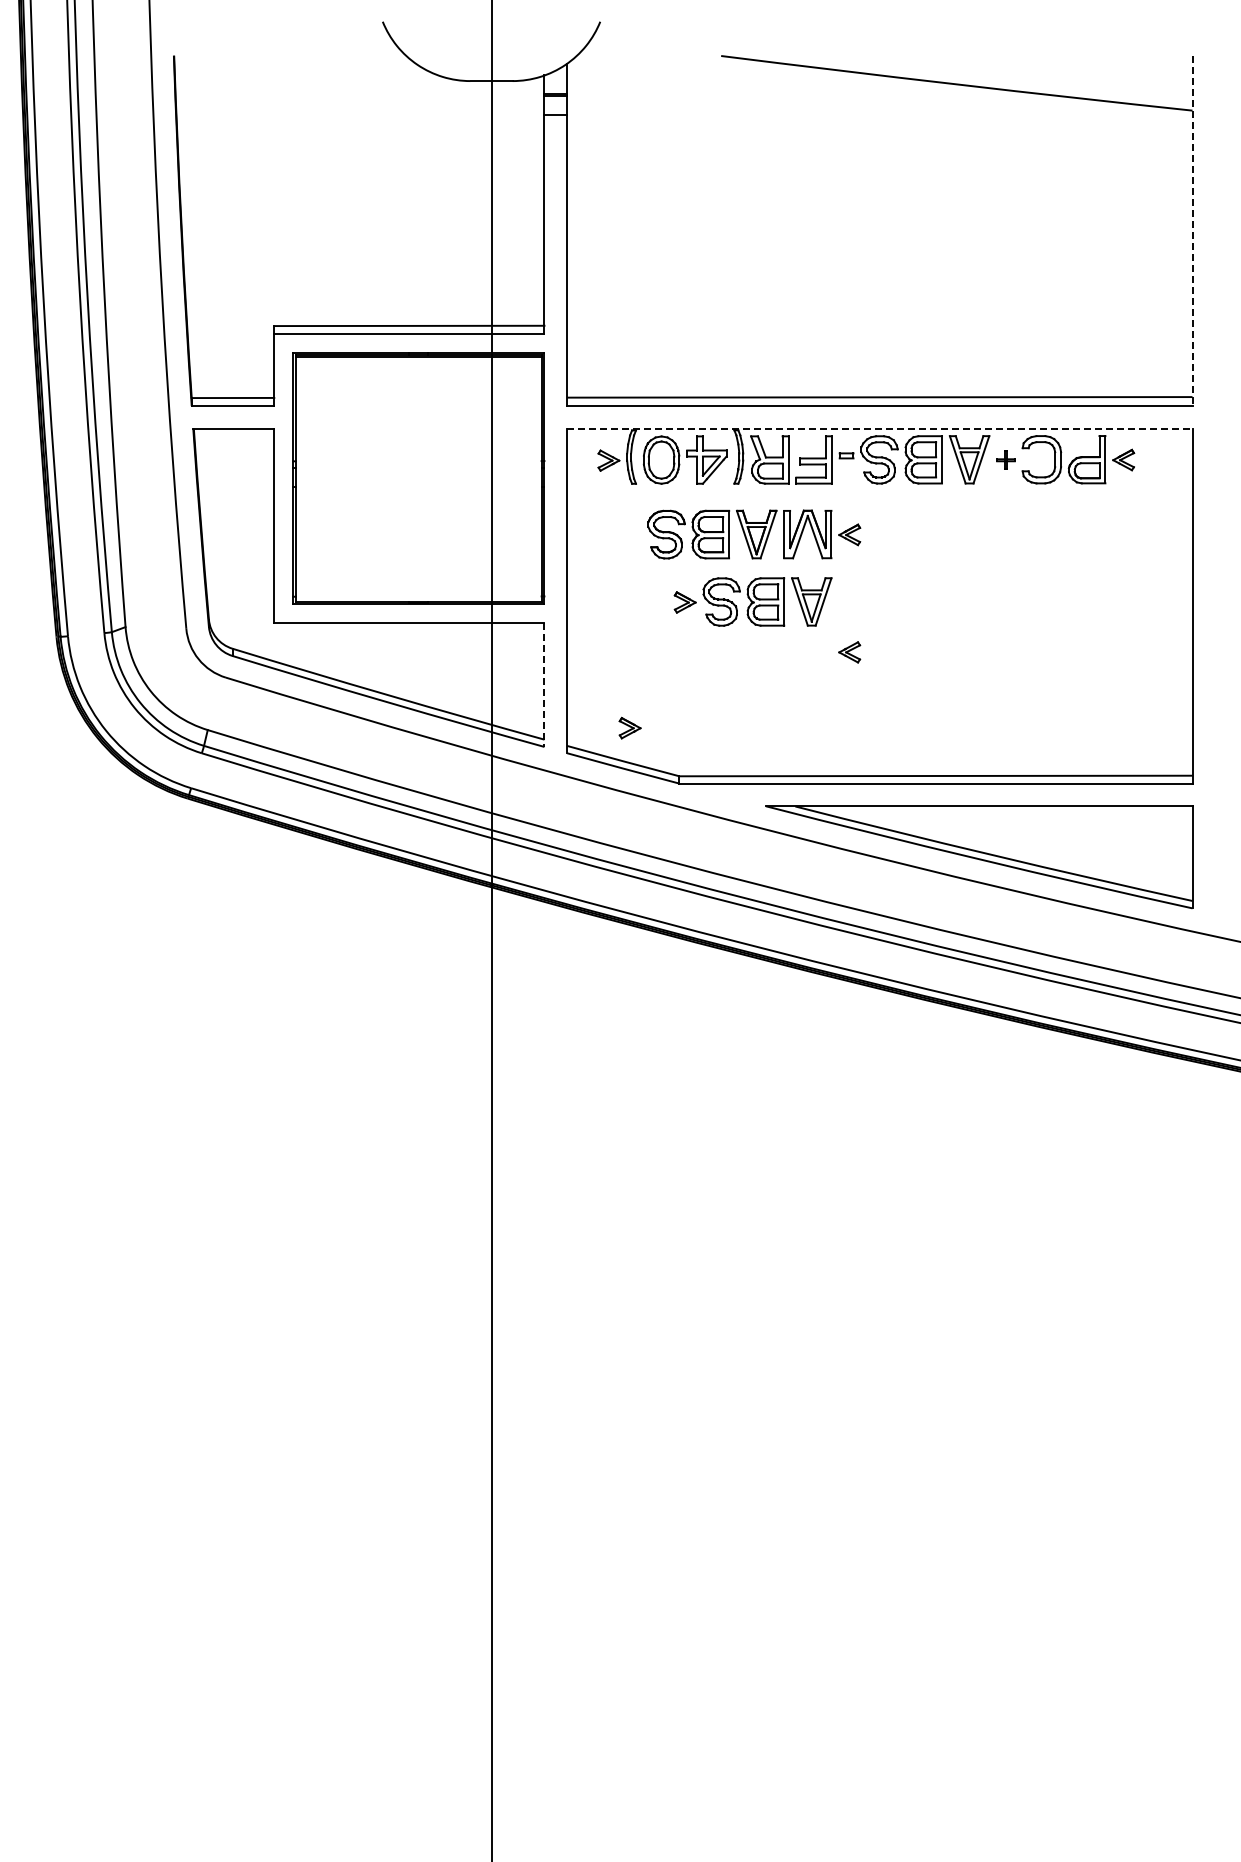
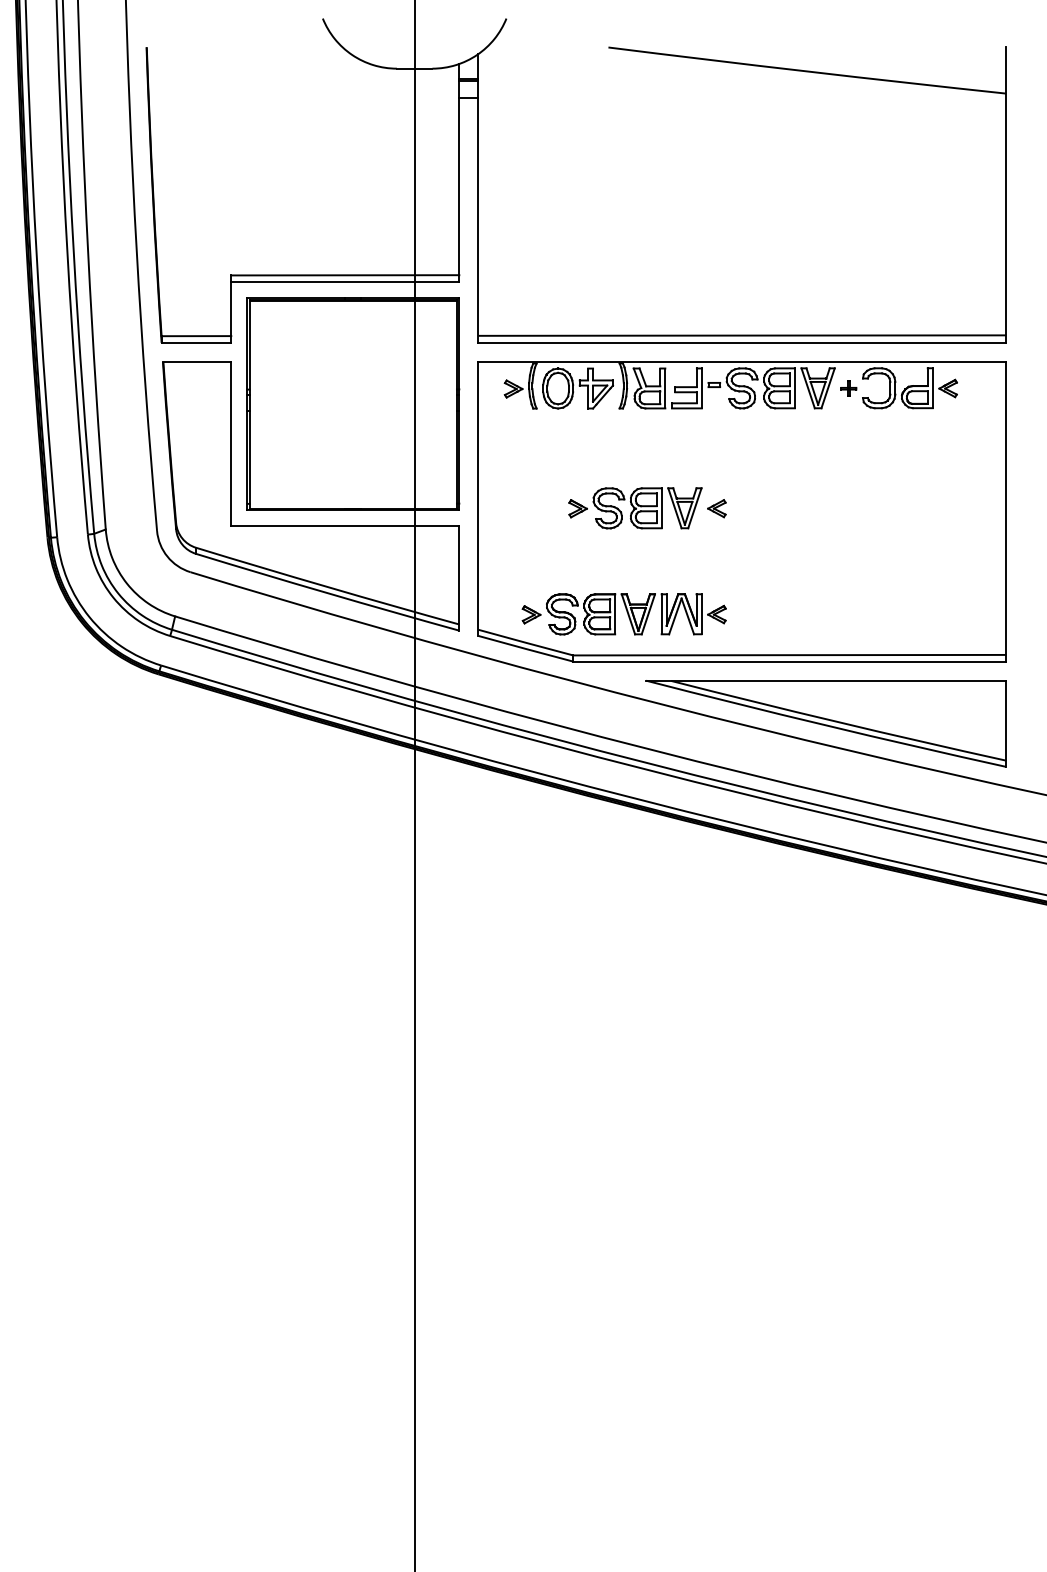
line: (1192, 231) -> (1006, 195), dashed -> solid
line: (879, 428) -> (742, 361), dashed -> solid
part: (754, 534) -> (636, 614), moved
part: (849, 652) -> (716, 508), moved
line: (544, 685) -> (459, 578), dashed -> solid

